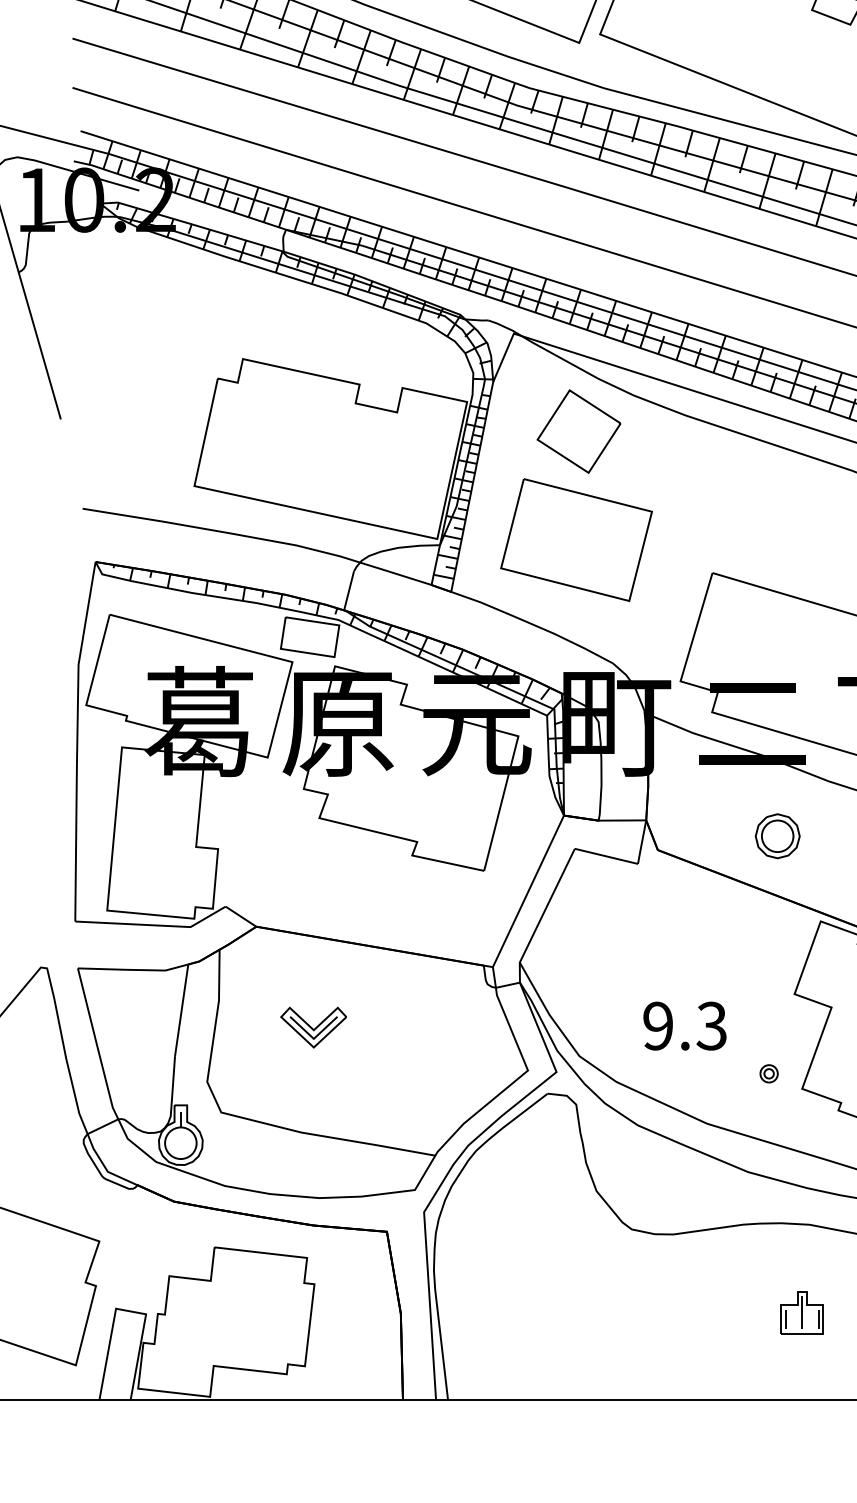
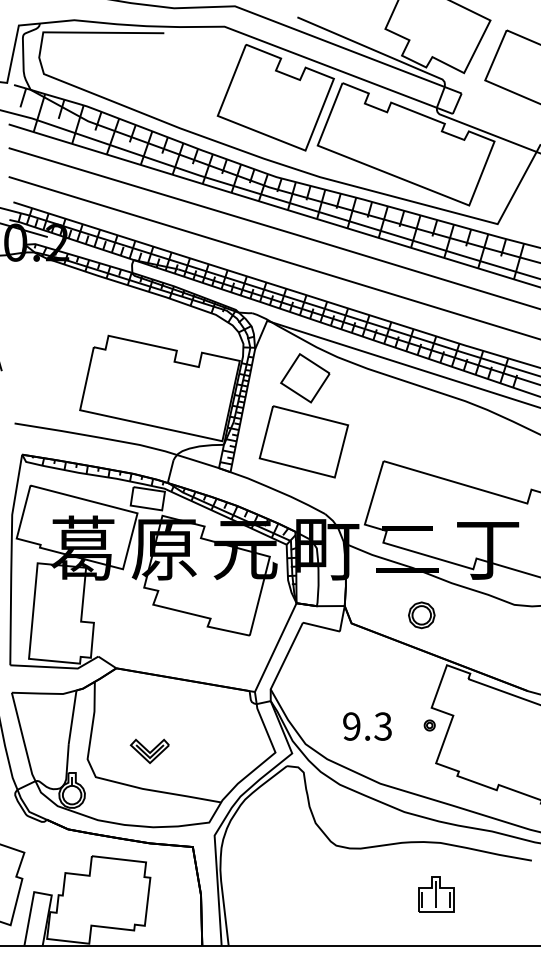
part: (312, 1026) -> (149, 750), moved
part: (768, 1073) -> (429, 725), moved
part: (802, 1312) -> (436, 894), size x1.43

